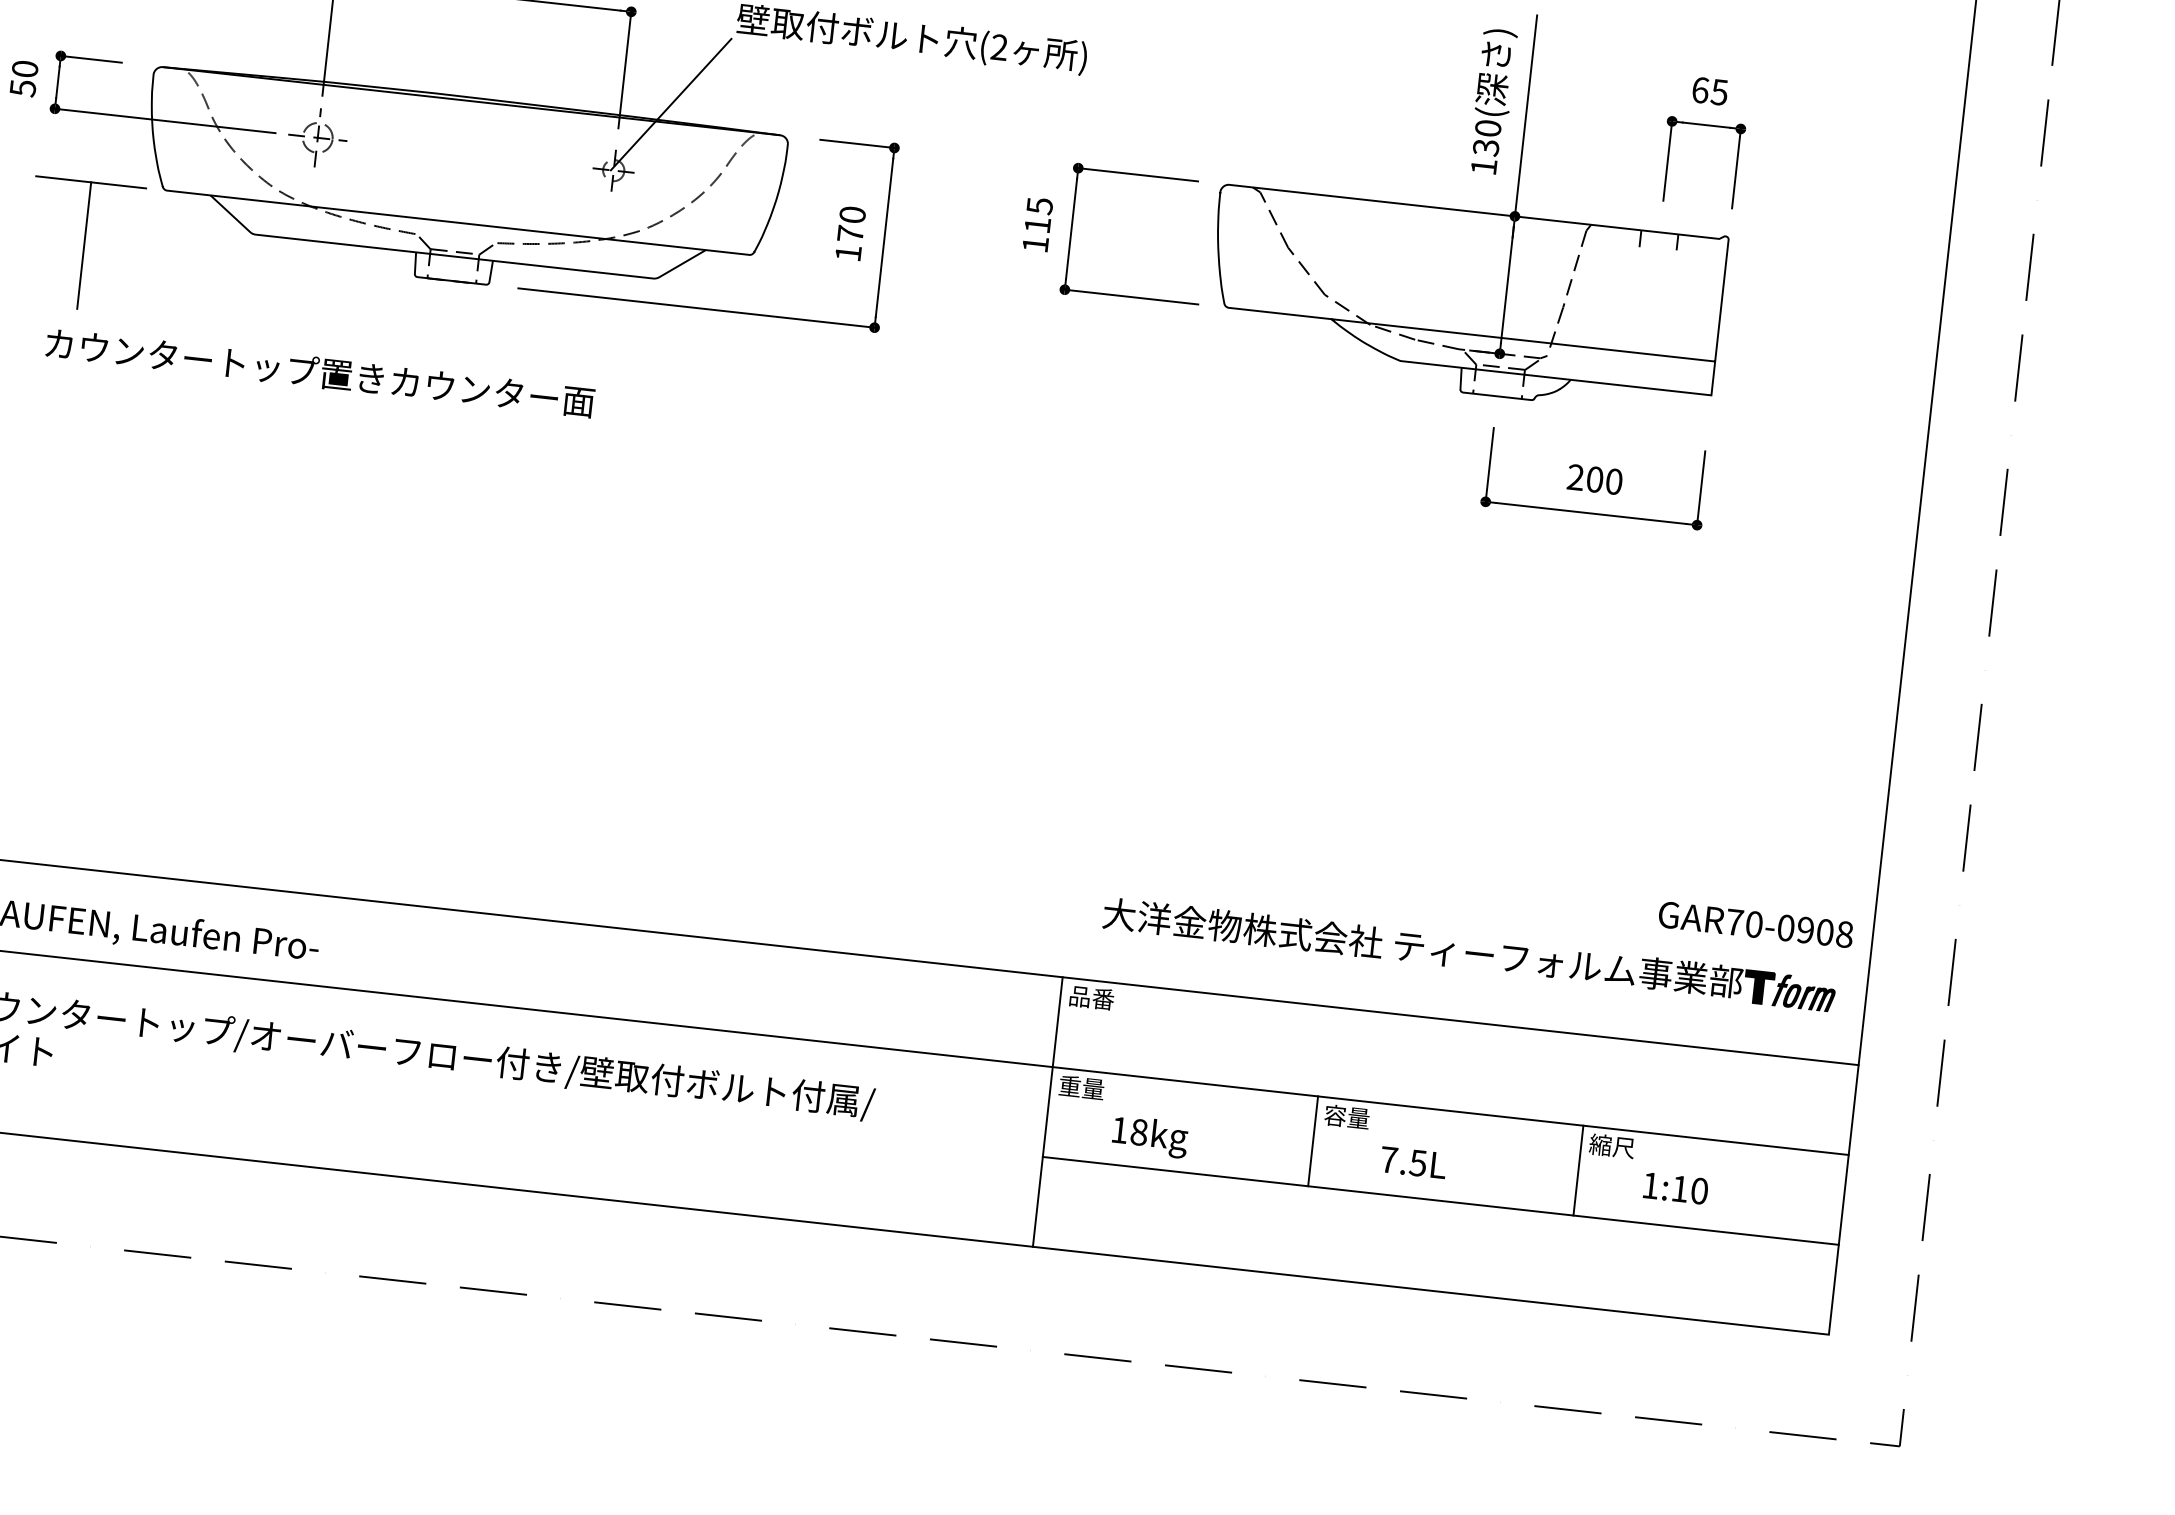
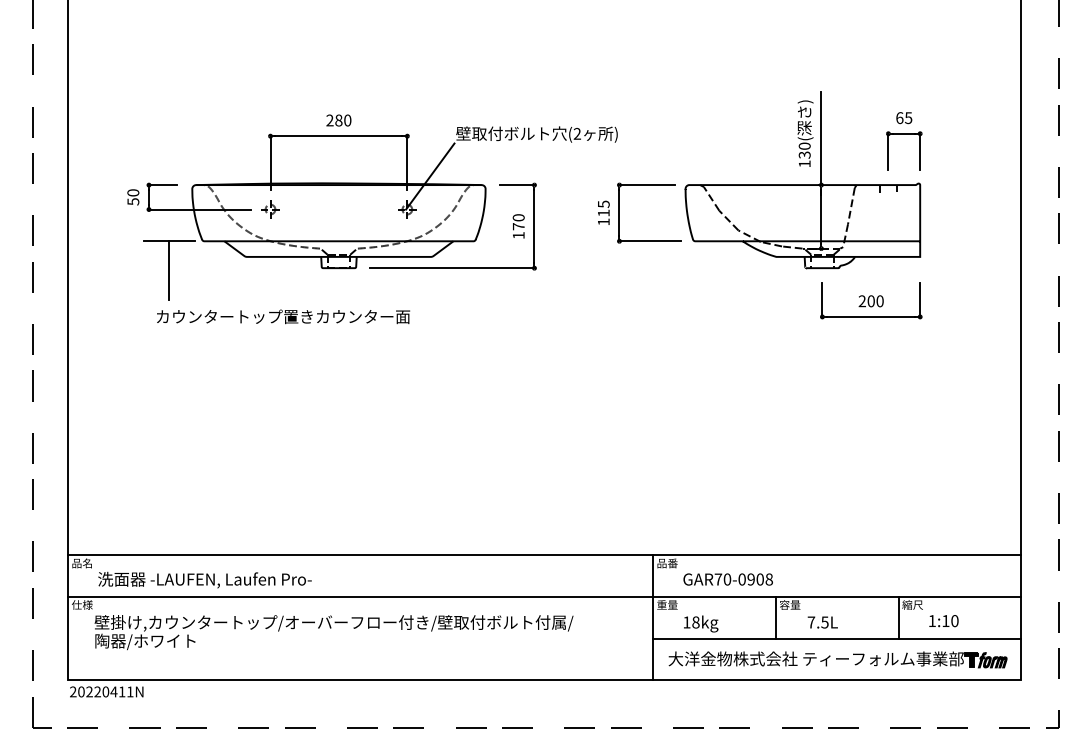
part: (317, 137) -> (270, 209), size x0.71
text: (1754, 924) -> (727, 579), moved
part: (1468, 954) -> (837, 659), moved

